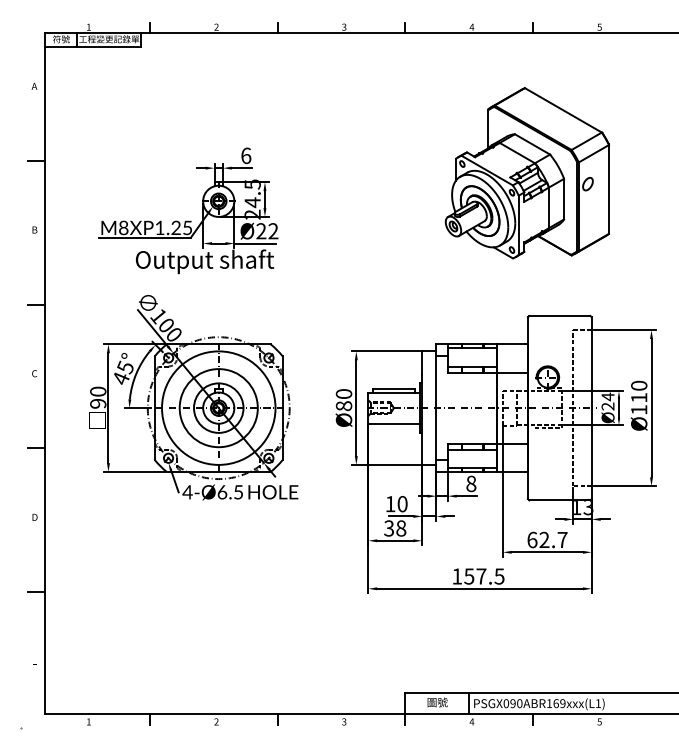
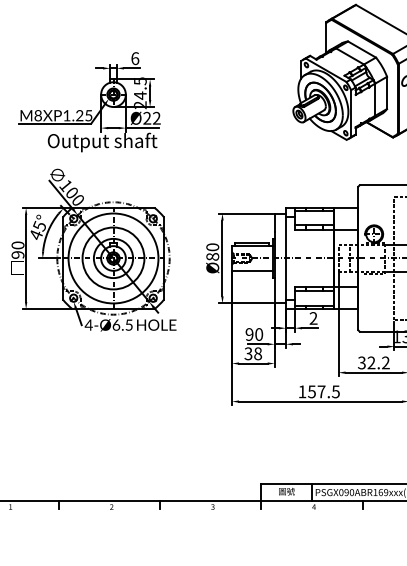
text: (471, 483) -> (313, 318), 8 -> 2
text: (390, 504) -> (249, 334), 10 -> 90
text: (547, 539) -> (373, 362), 62.7 -> 32.2

